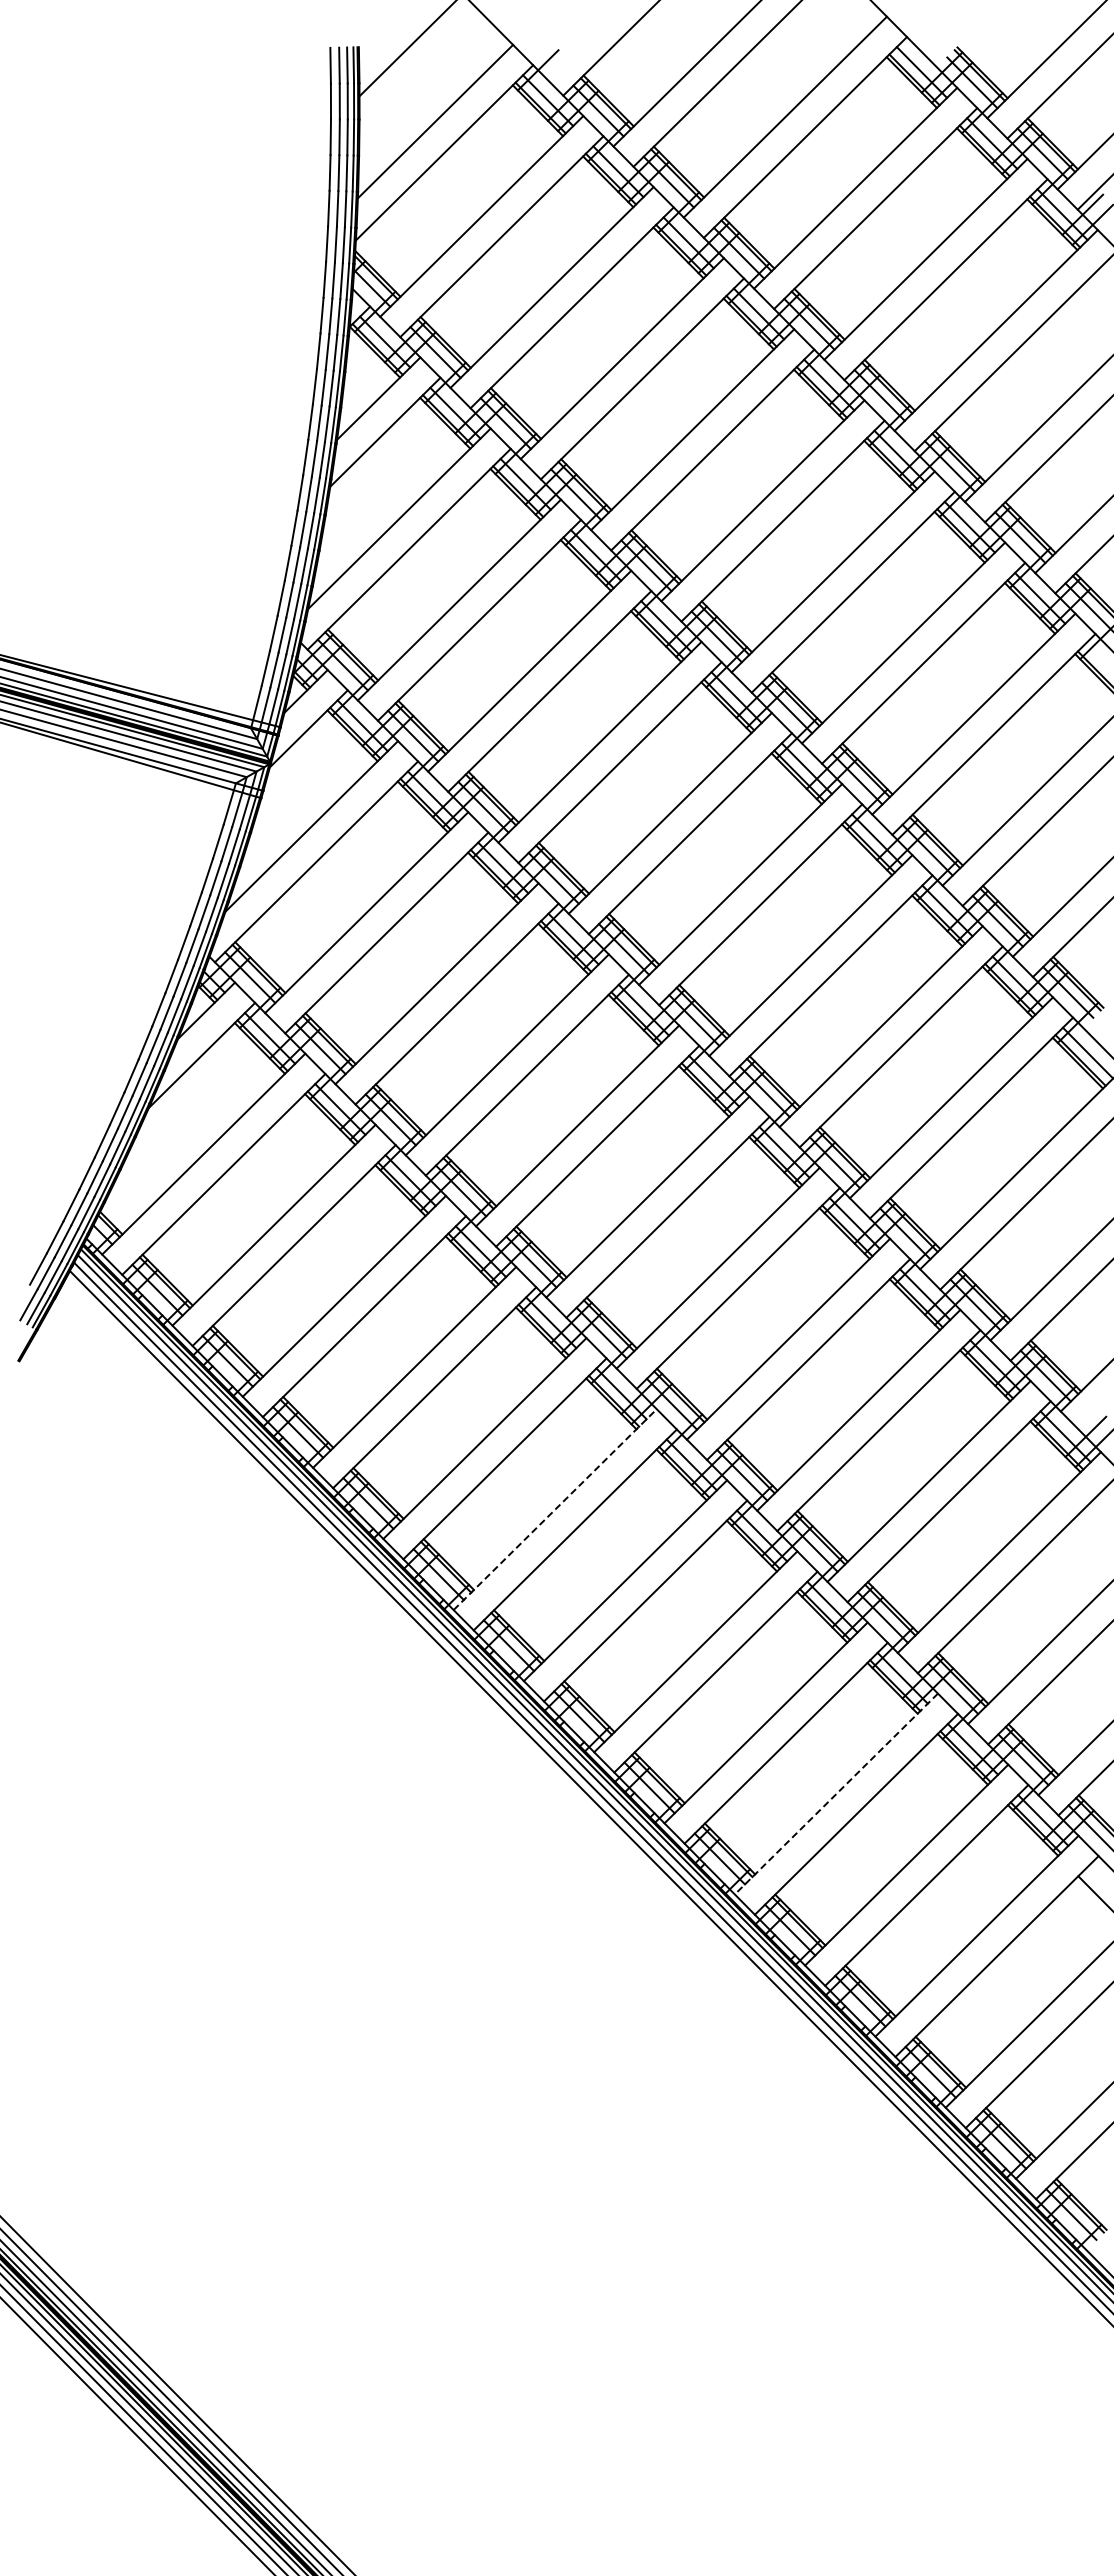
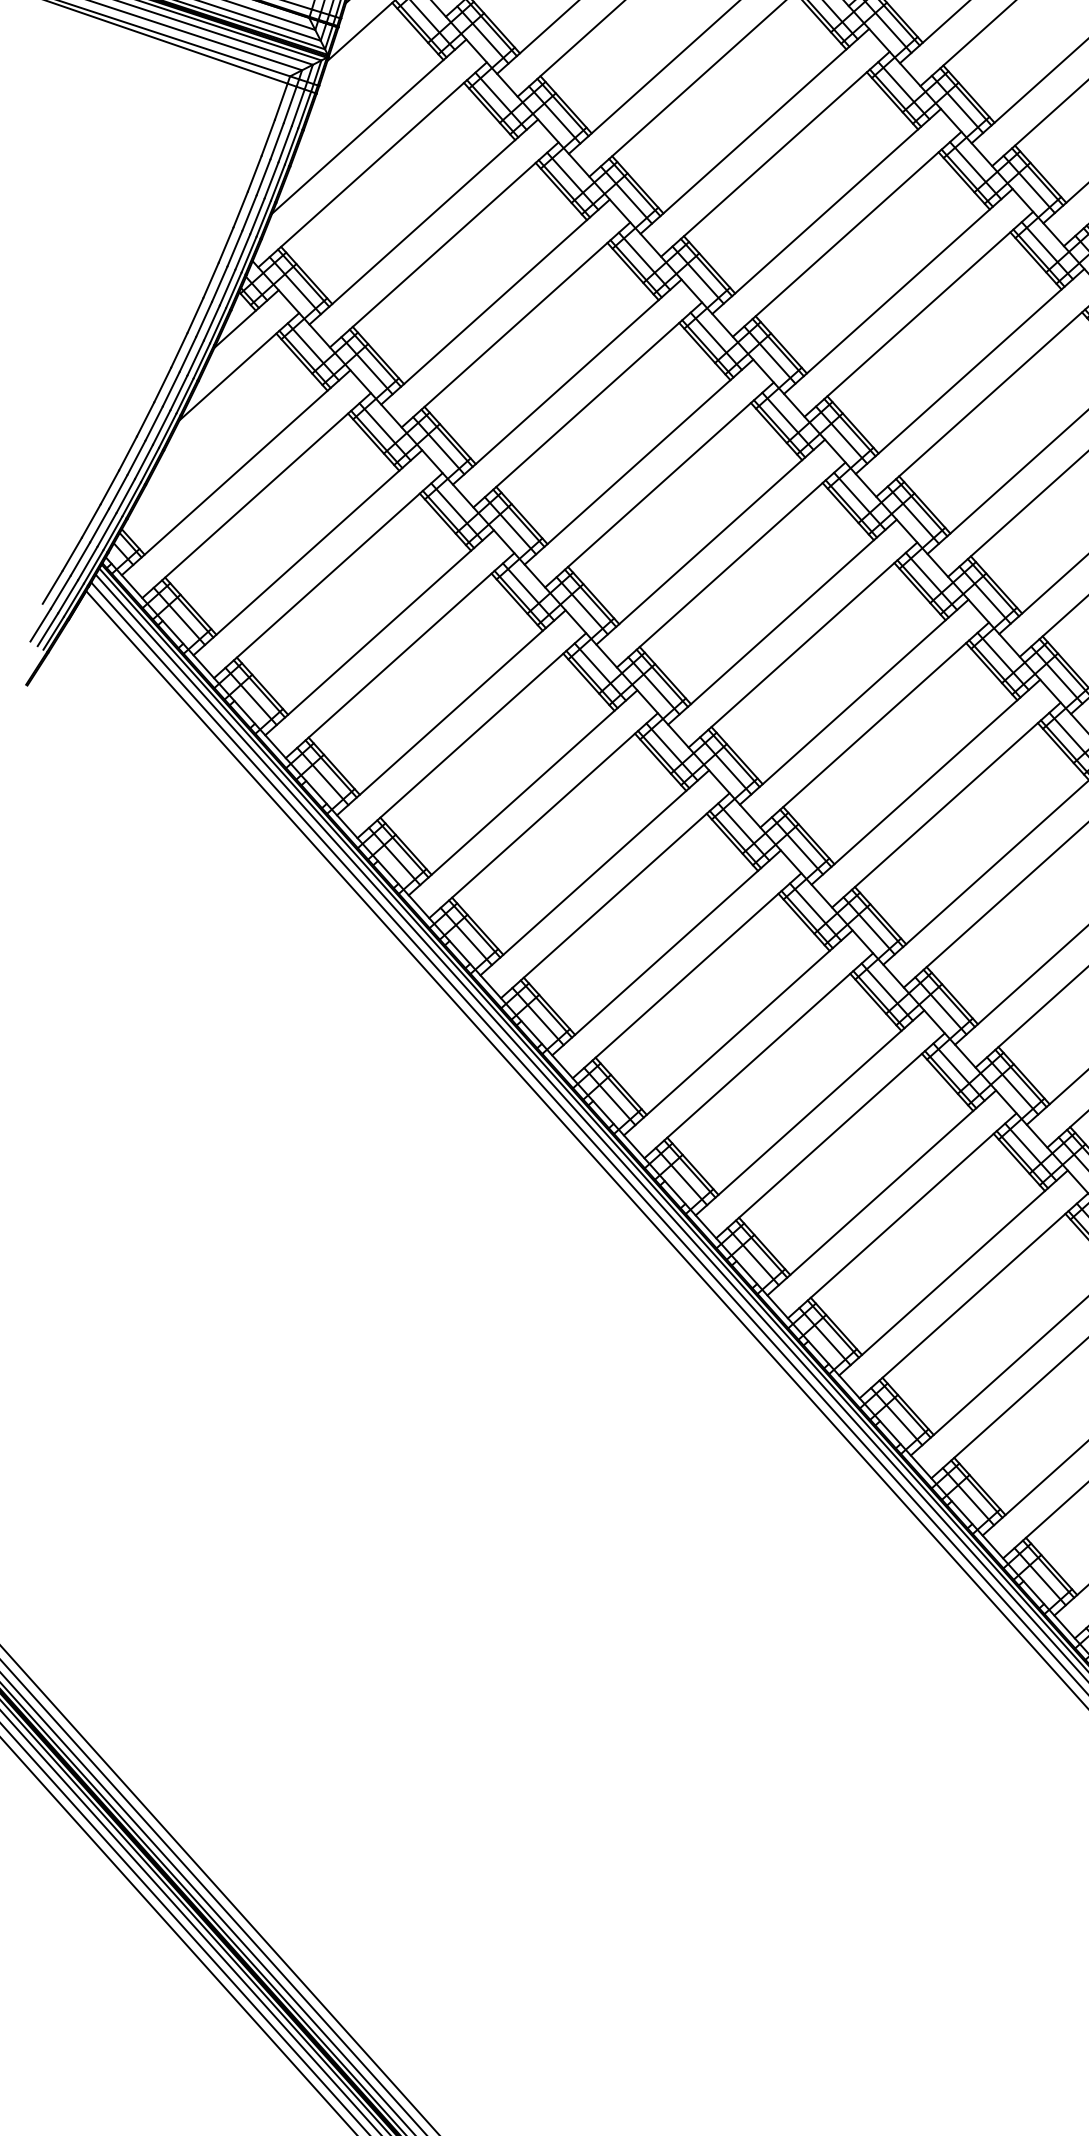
line: (555, 1509) -> (595, 872), dashed -> solid
line: (836, 1794) -> (881, 1193), dashed -> solid

